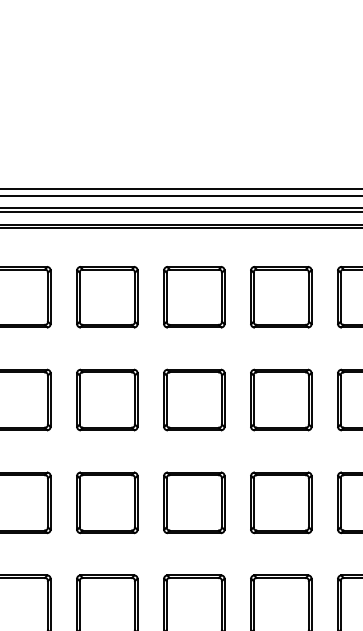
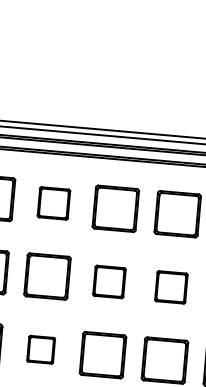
part: (107, 297) -> (53, 203), size x0.7
part: (194, 399) -> (109, 281), size x0.7
part: (281, 399) -> (171, 287), size x0.7
part: (107, 502) -> (41, 349), size x0.6

